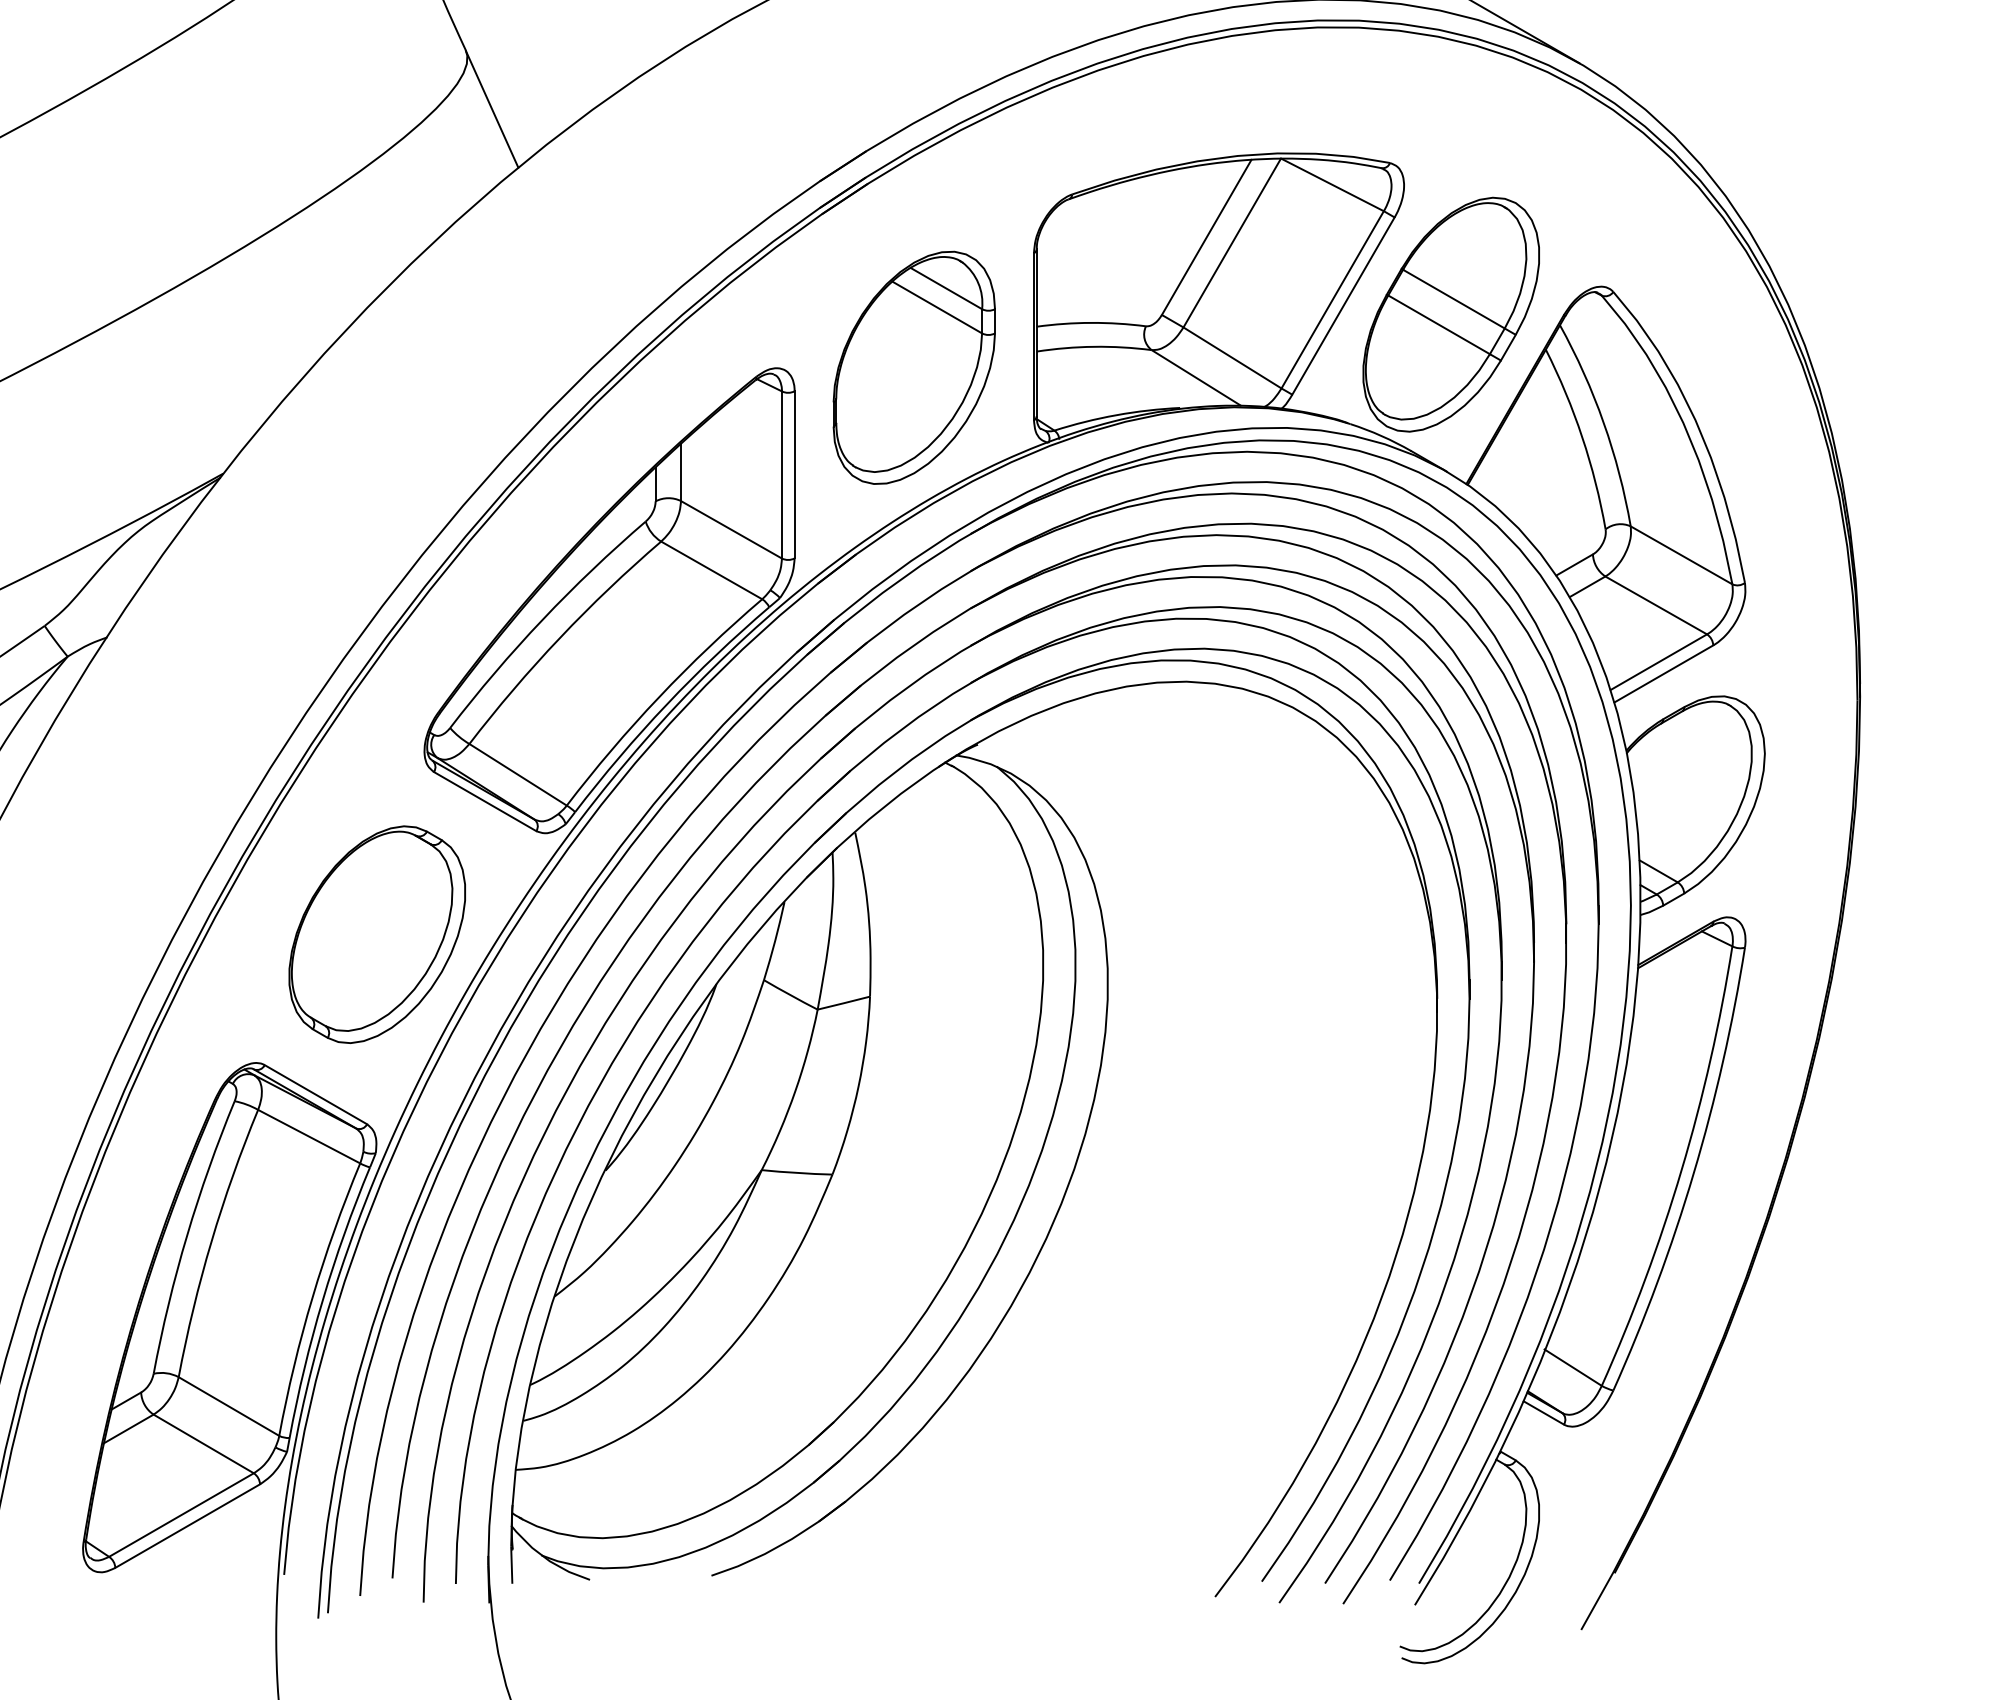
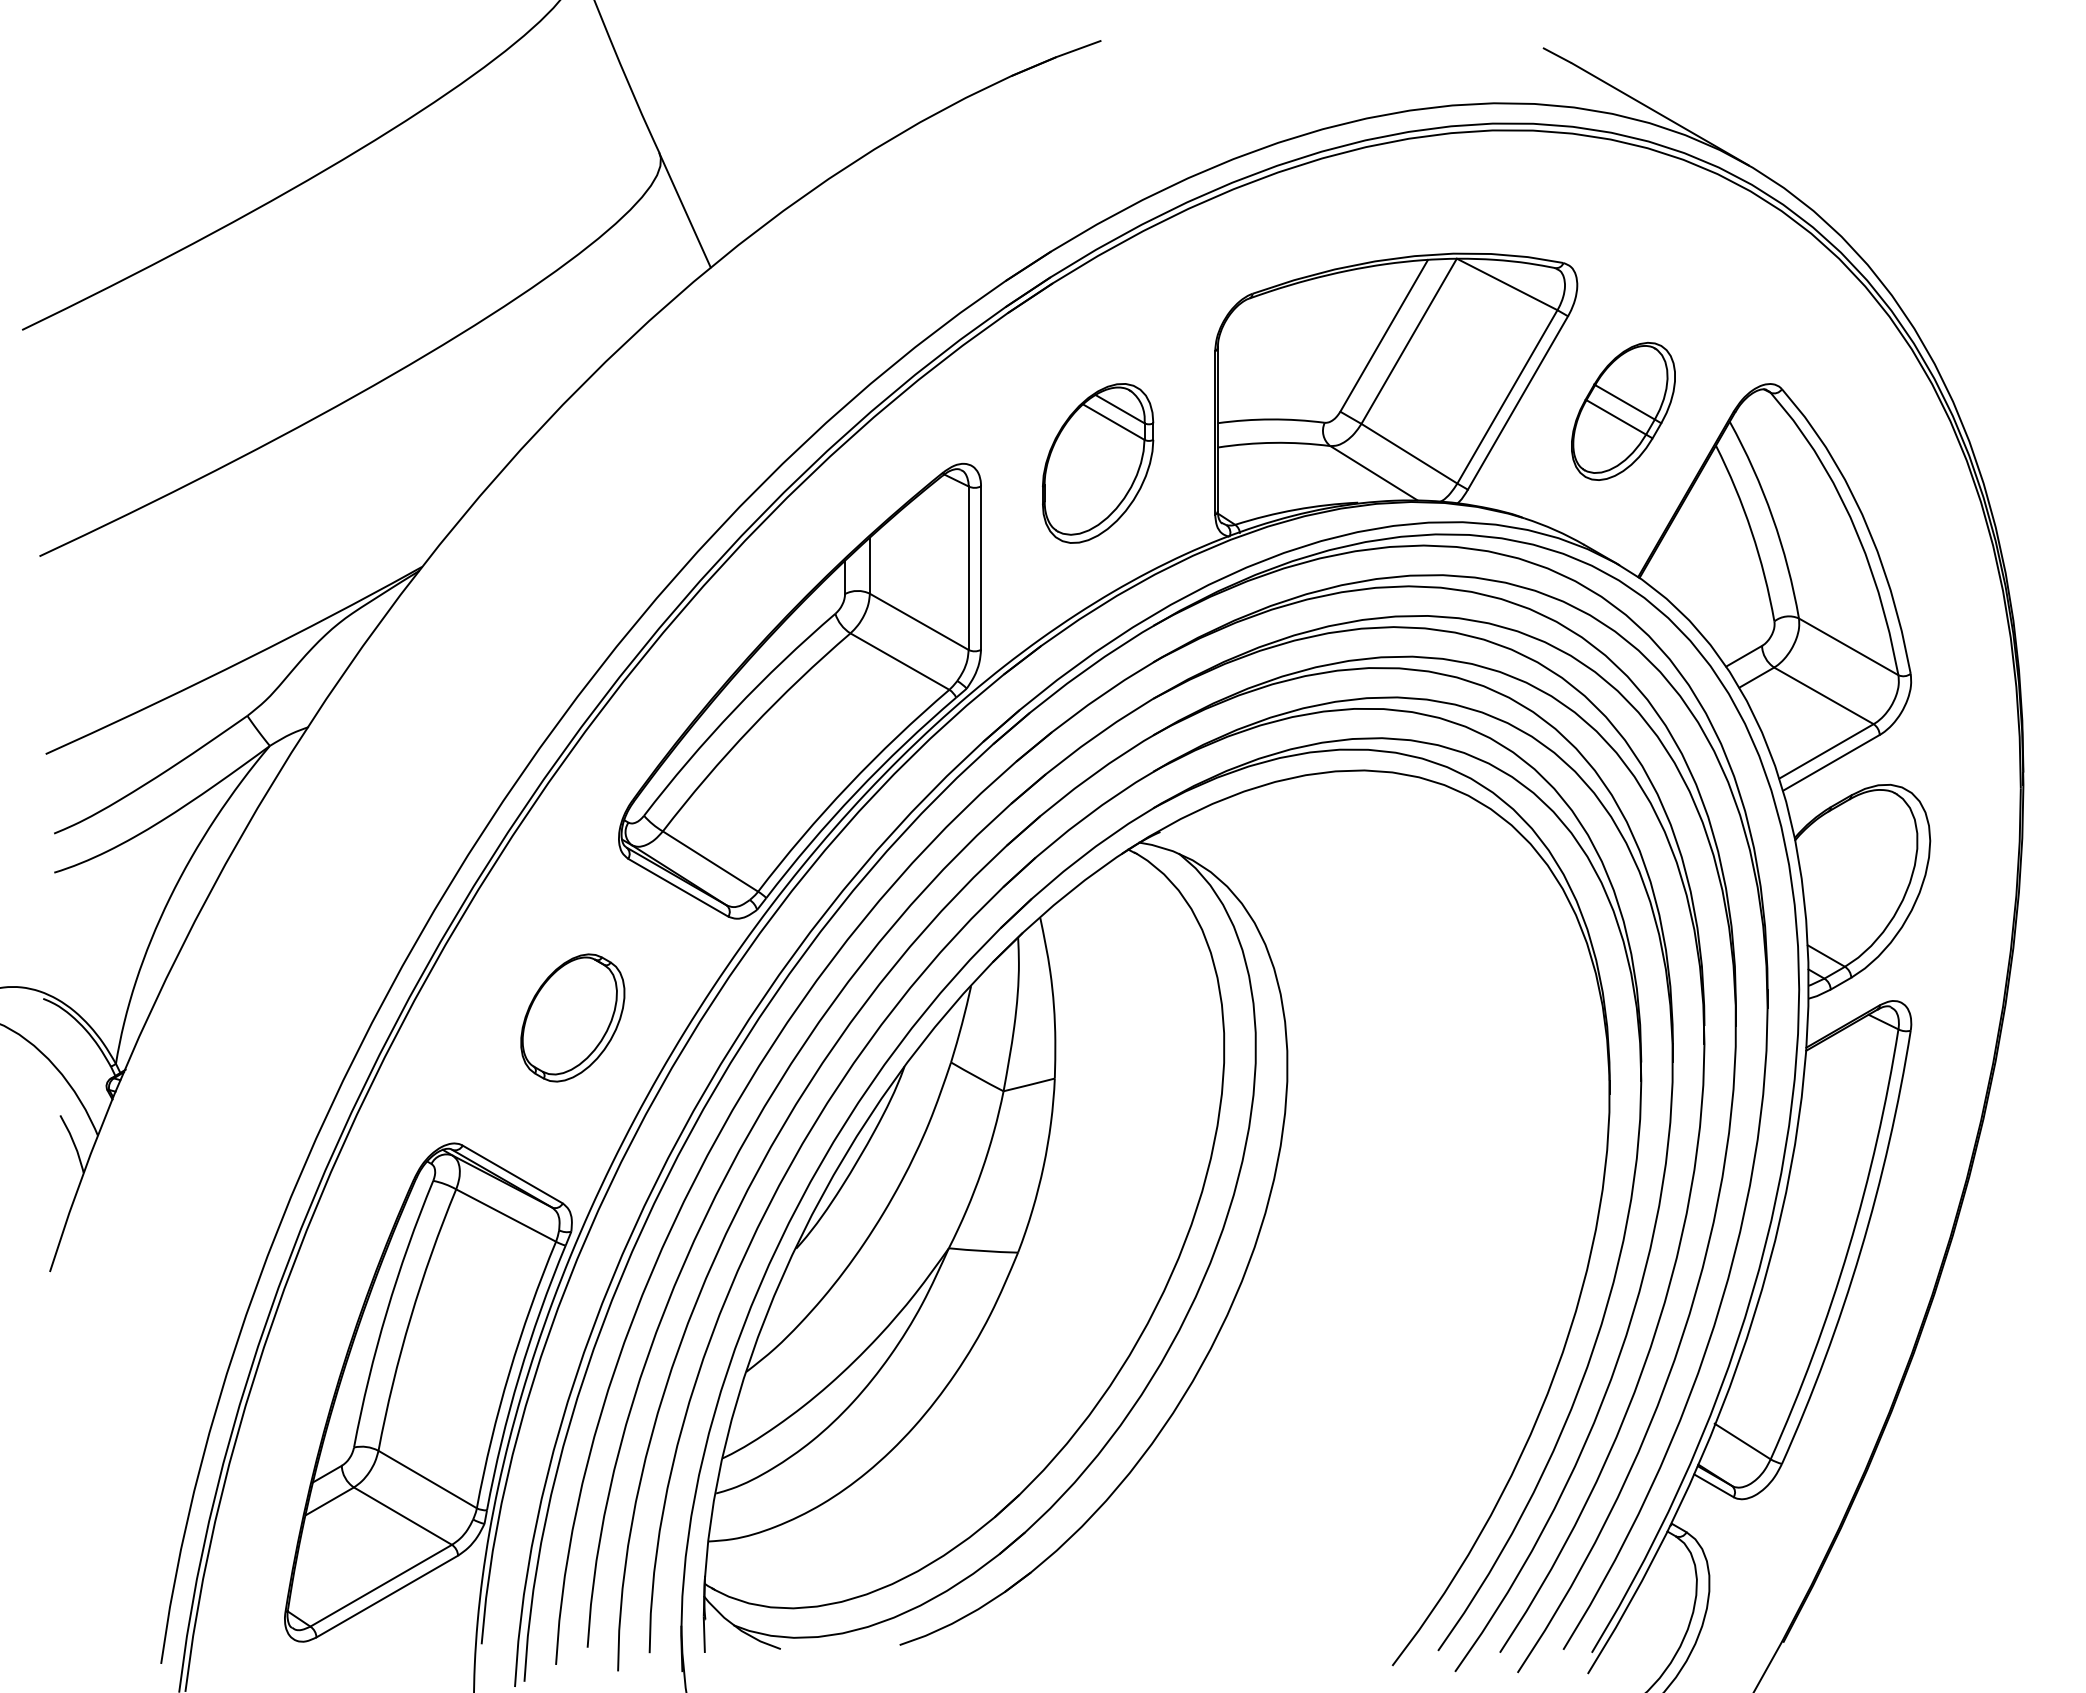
part: (1451, 314) -> (1623, 411), size x0.6
part: (913, 367) -> (1097, 463), size x0.7
part: (377, 934) -> (572, 1017), size x0.6

